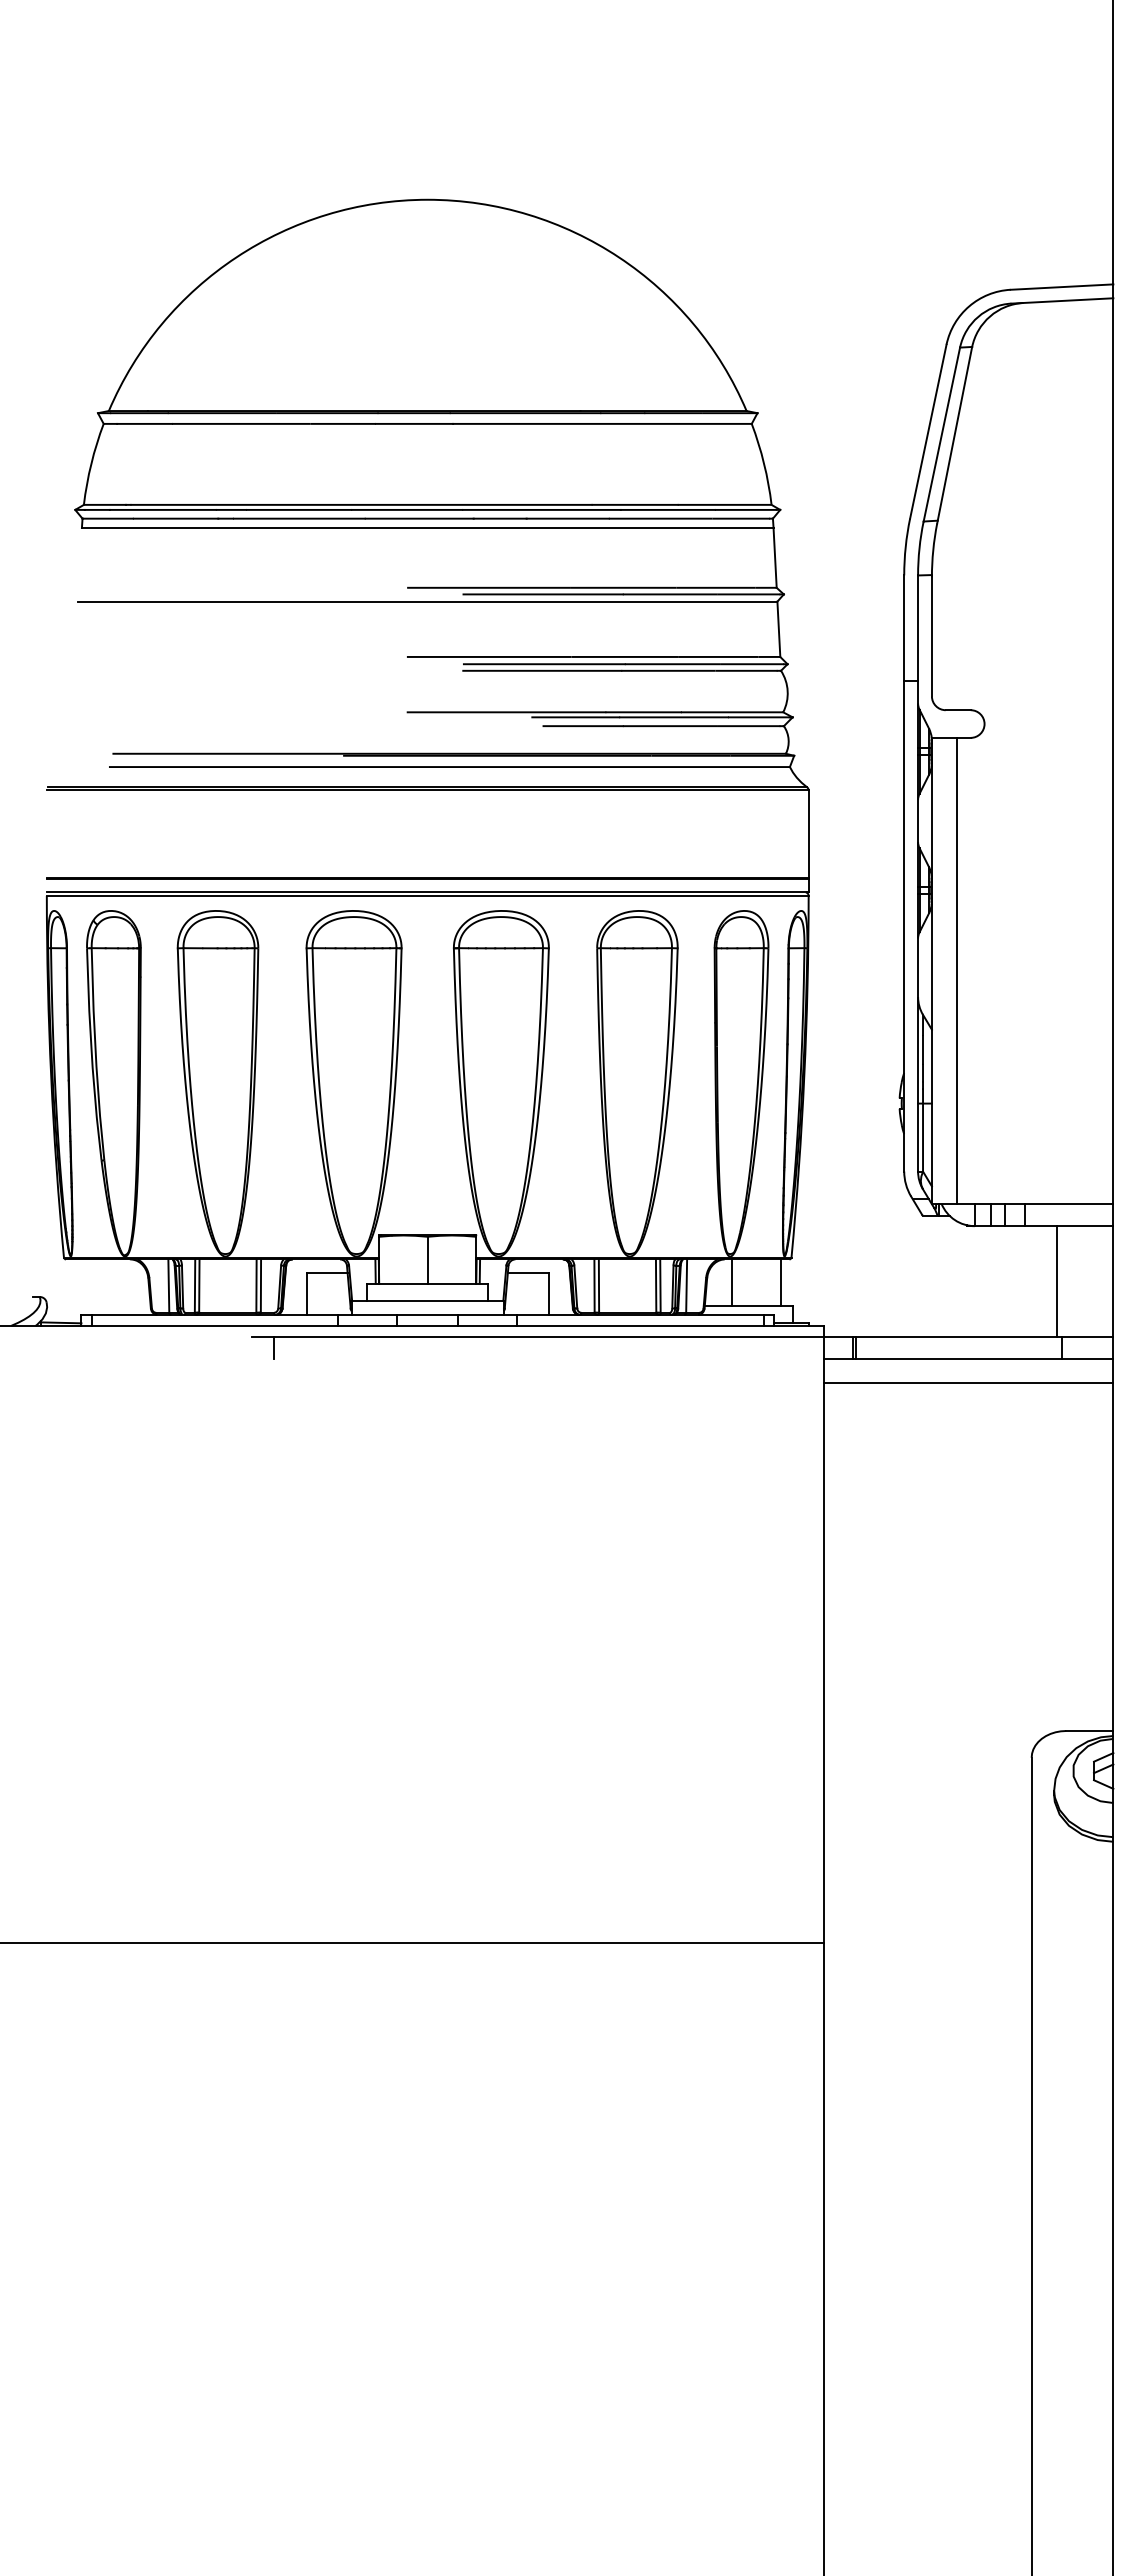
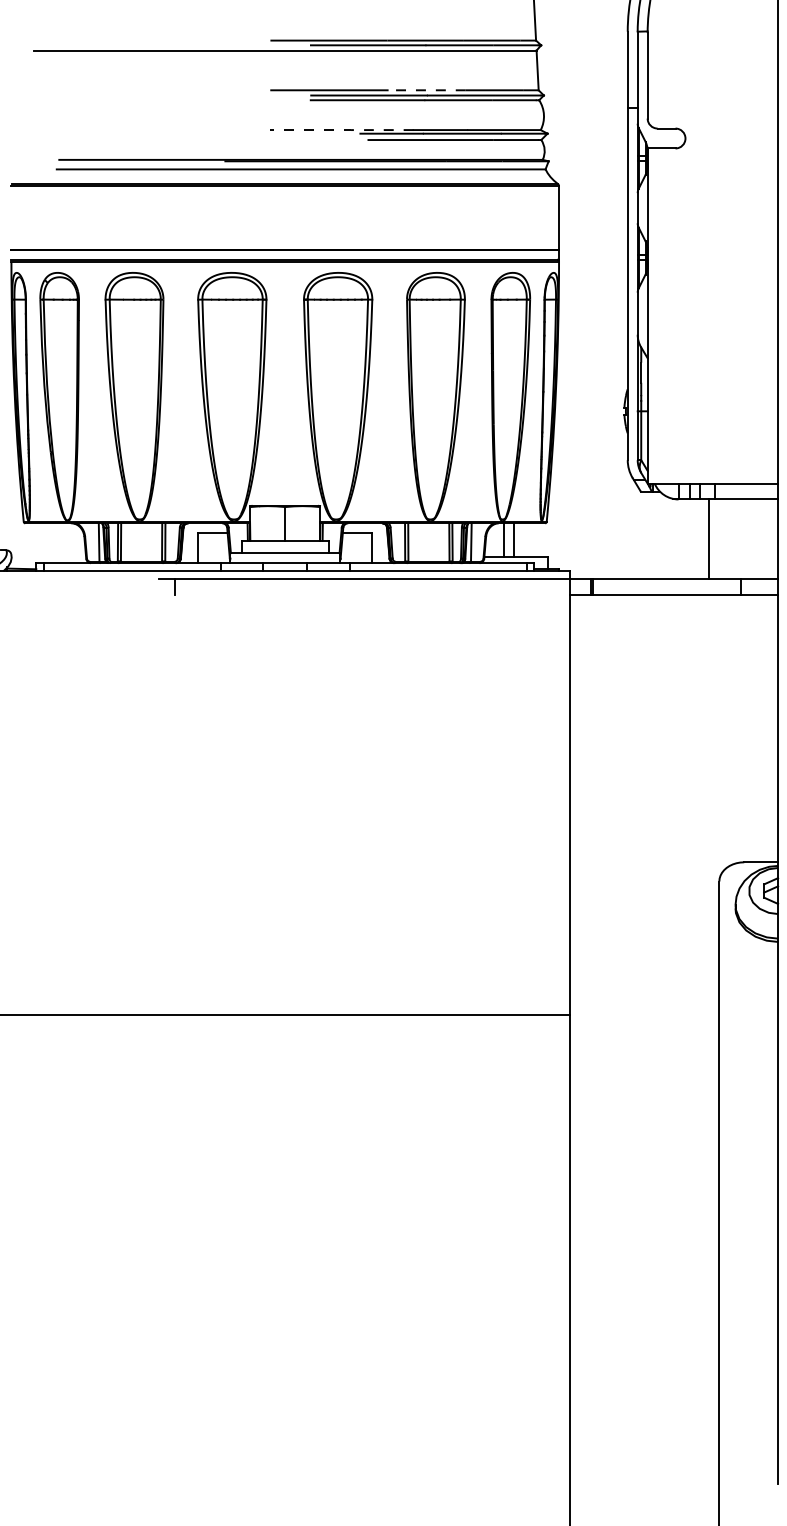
line: (626, 656) -> (428, 89), solid -> dashed
line: (507, 712) -> (342, 130), solid -> dashed
line: (956, 970) -> (665, 315), removed
line: (1056, 1281) -> (709, 539), moved
line: (780, 1282) -> (513, 539), moved
line: (968, 1383) -> (673, 612), removed

